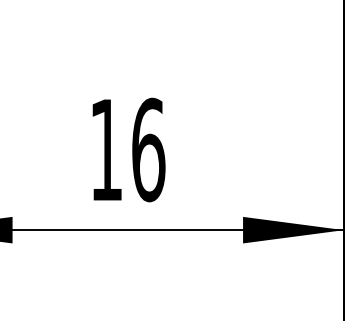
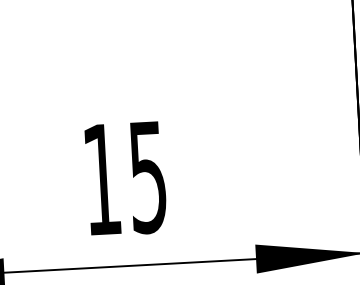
text: (148, 149) -> (148, 176), 16 -> 15

